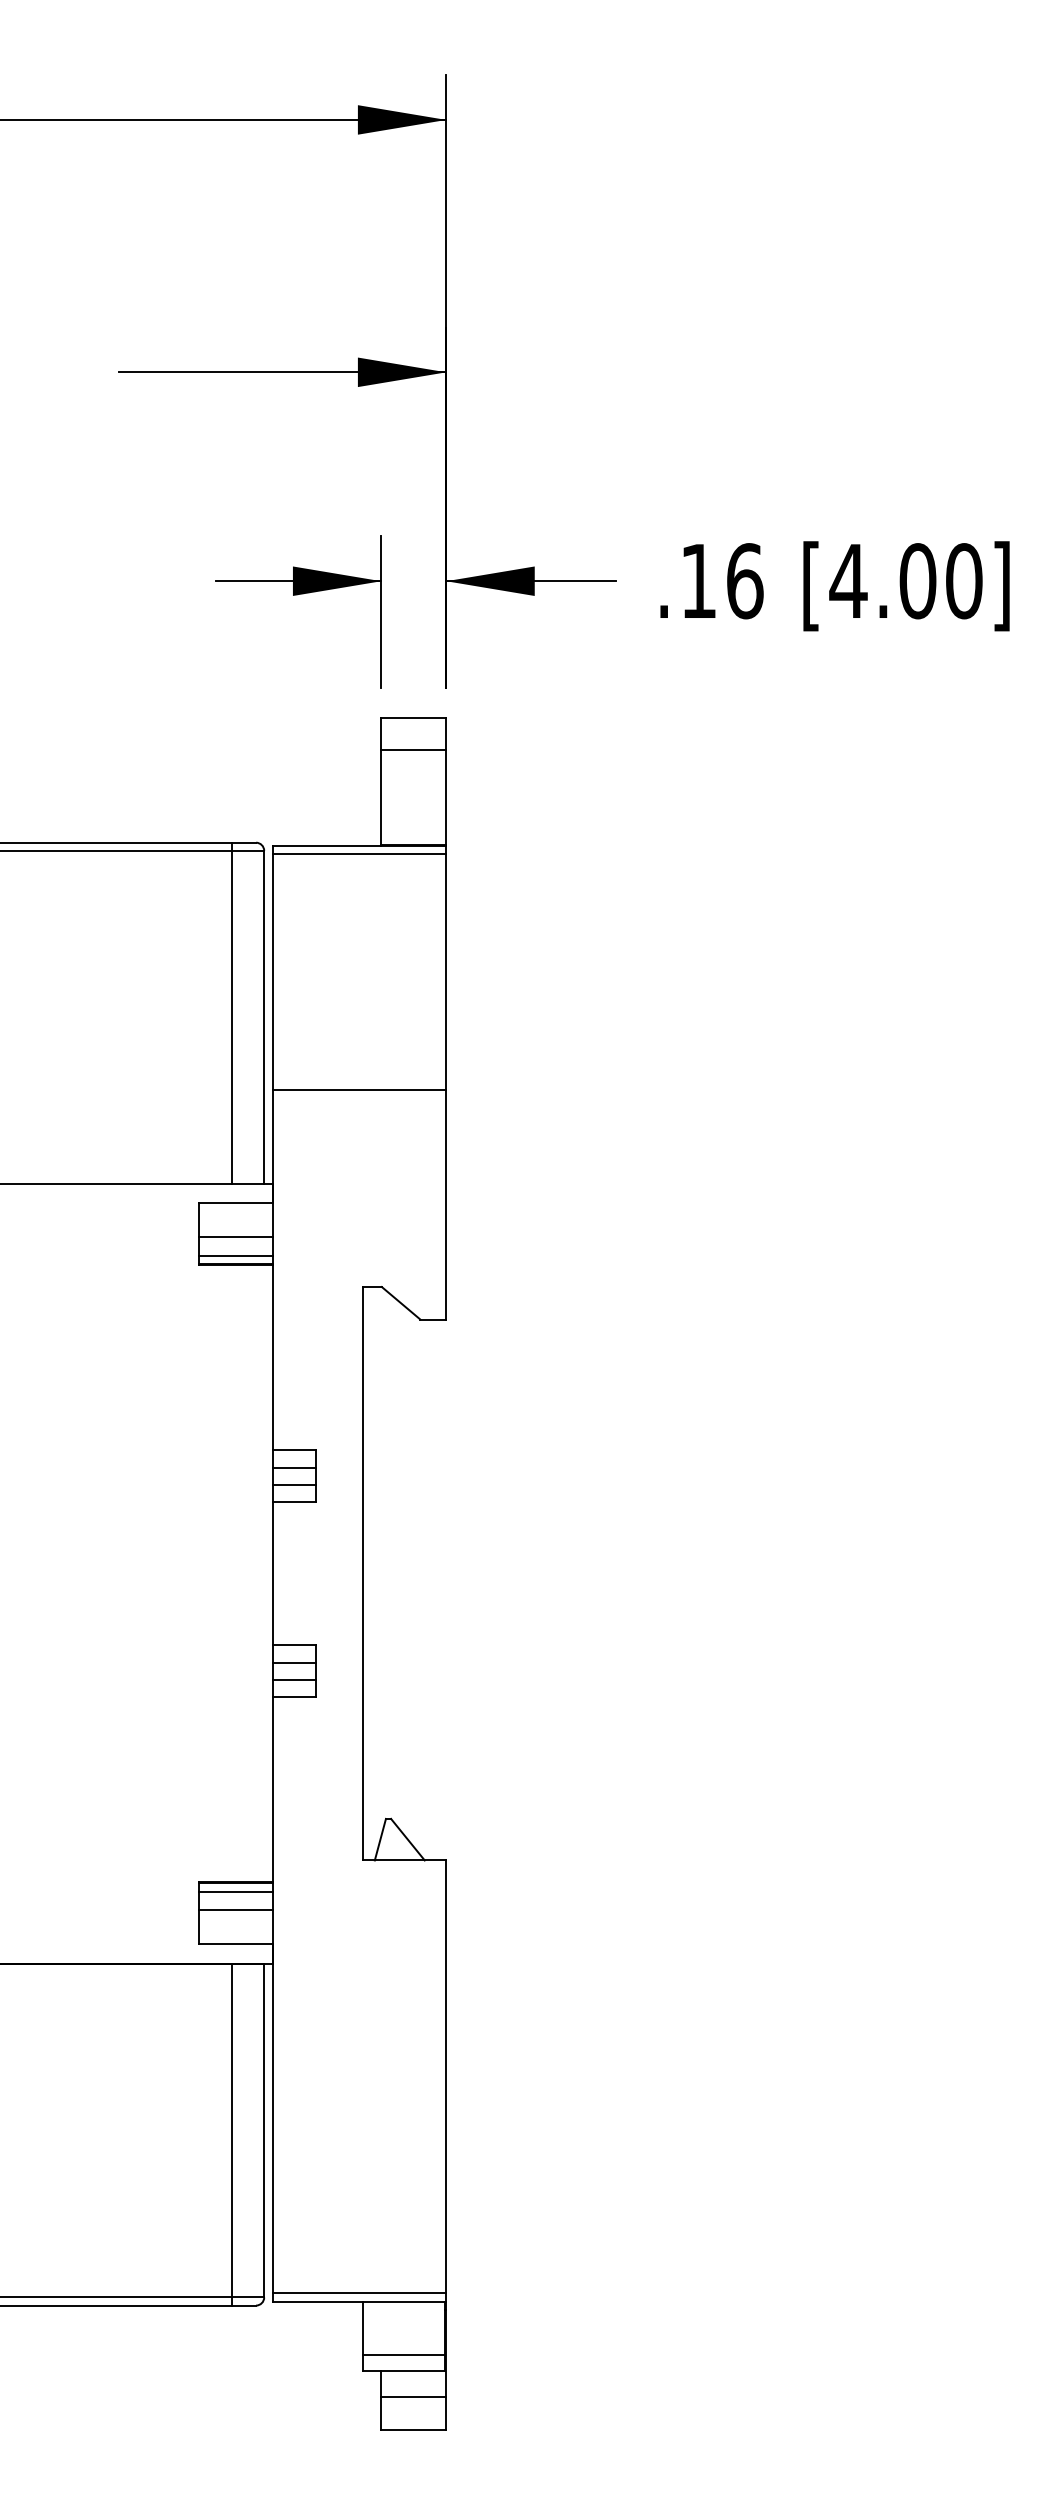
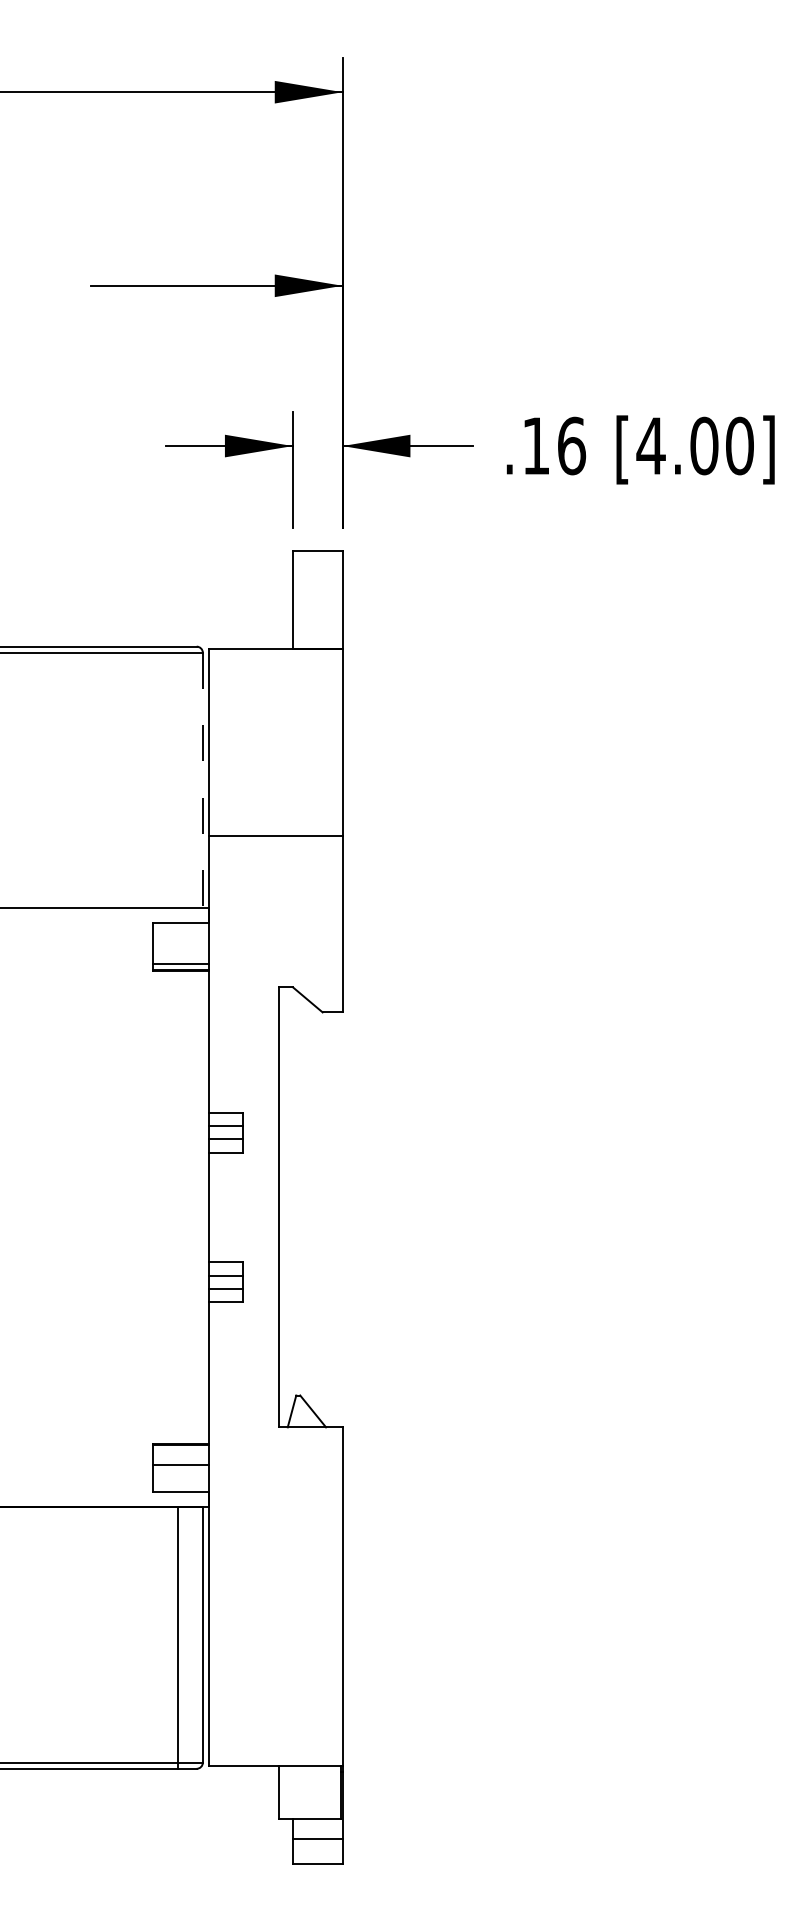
line: (413, 750) -> (317, 575), removed
line: (359, 854) -> (275, 655), removed
line: (231, 1012) -> (177, 776), removed
line: (264, 1017) -> (203, 780), solid -> dashed
line: (235, 1237) -> (180, 949), removed
line: (235, 1891) -> (180, 1451), removed
line: (359, 2293) -> (275, 1759), removed
line: (403, 2355) -> (309, 1807), removed

